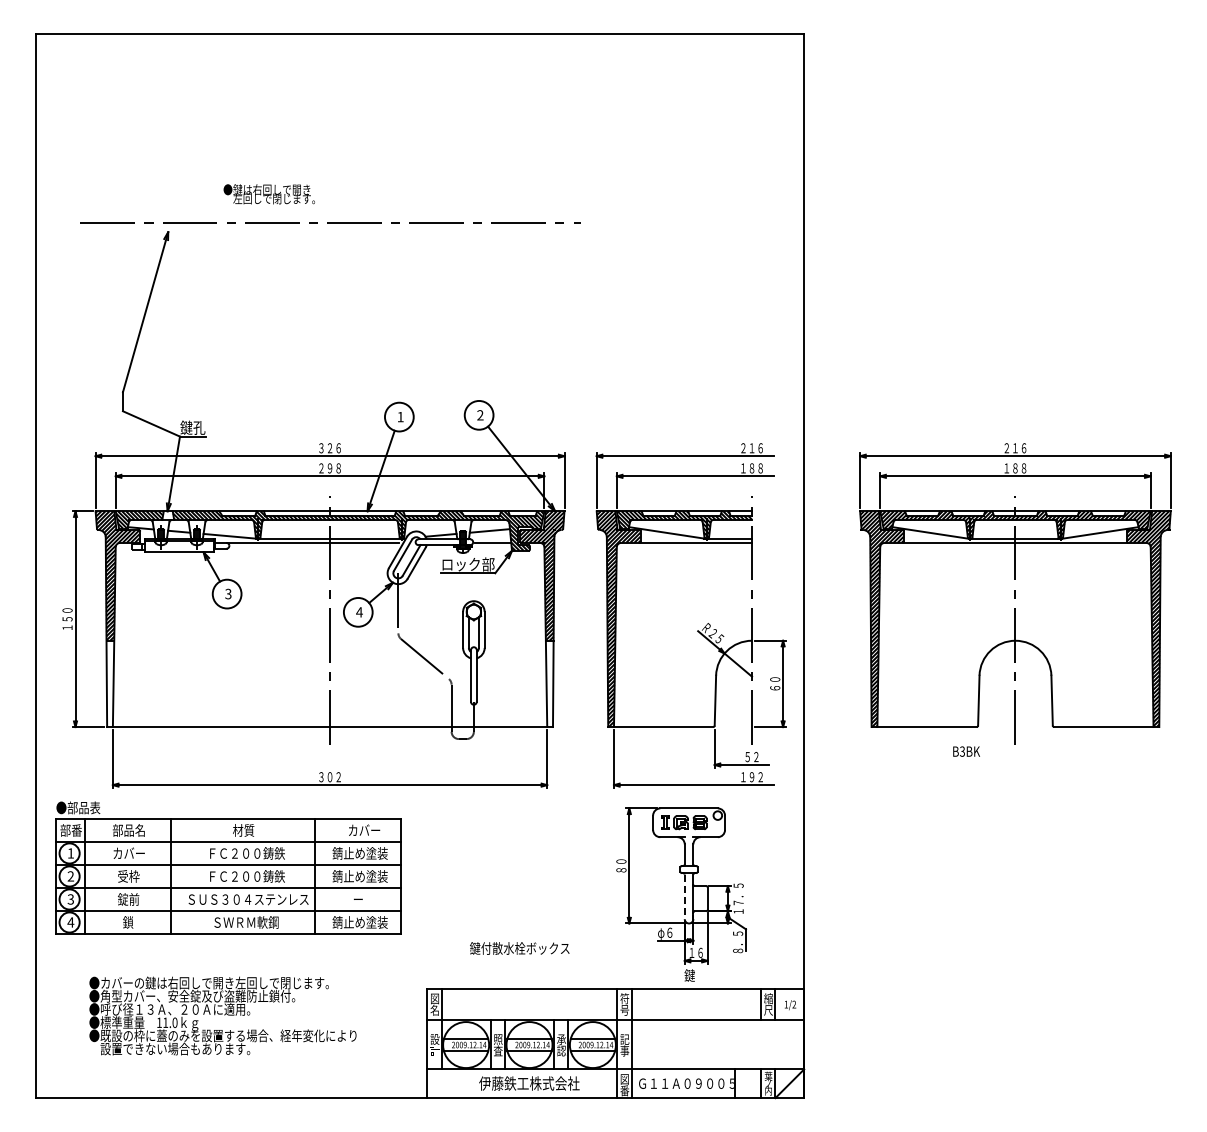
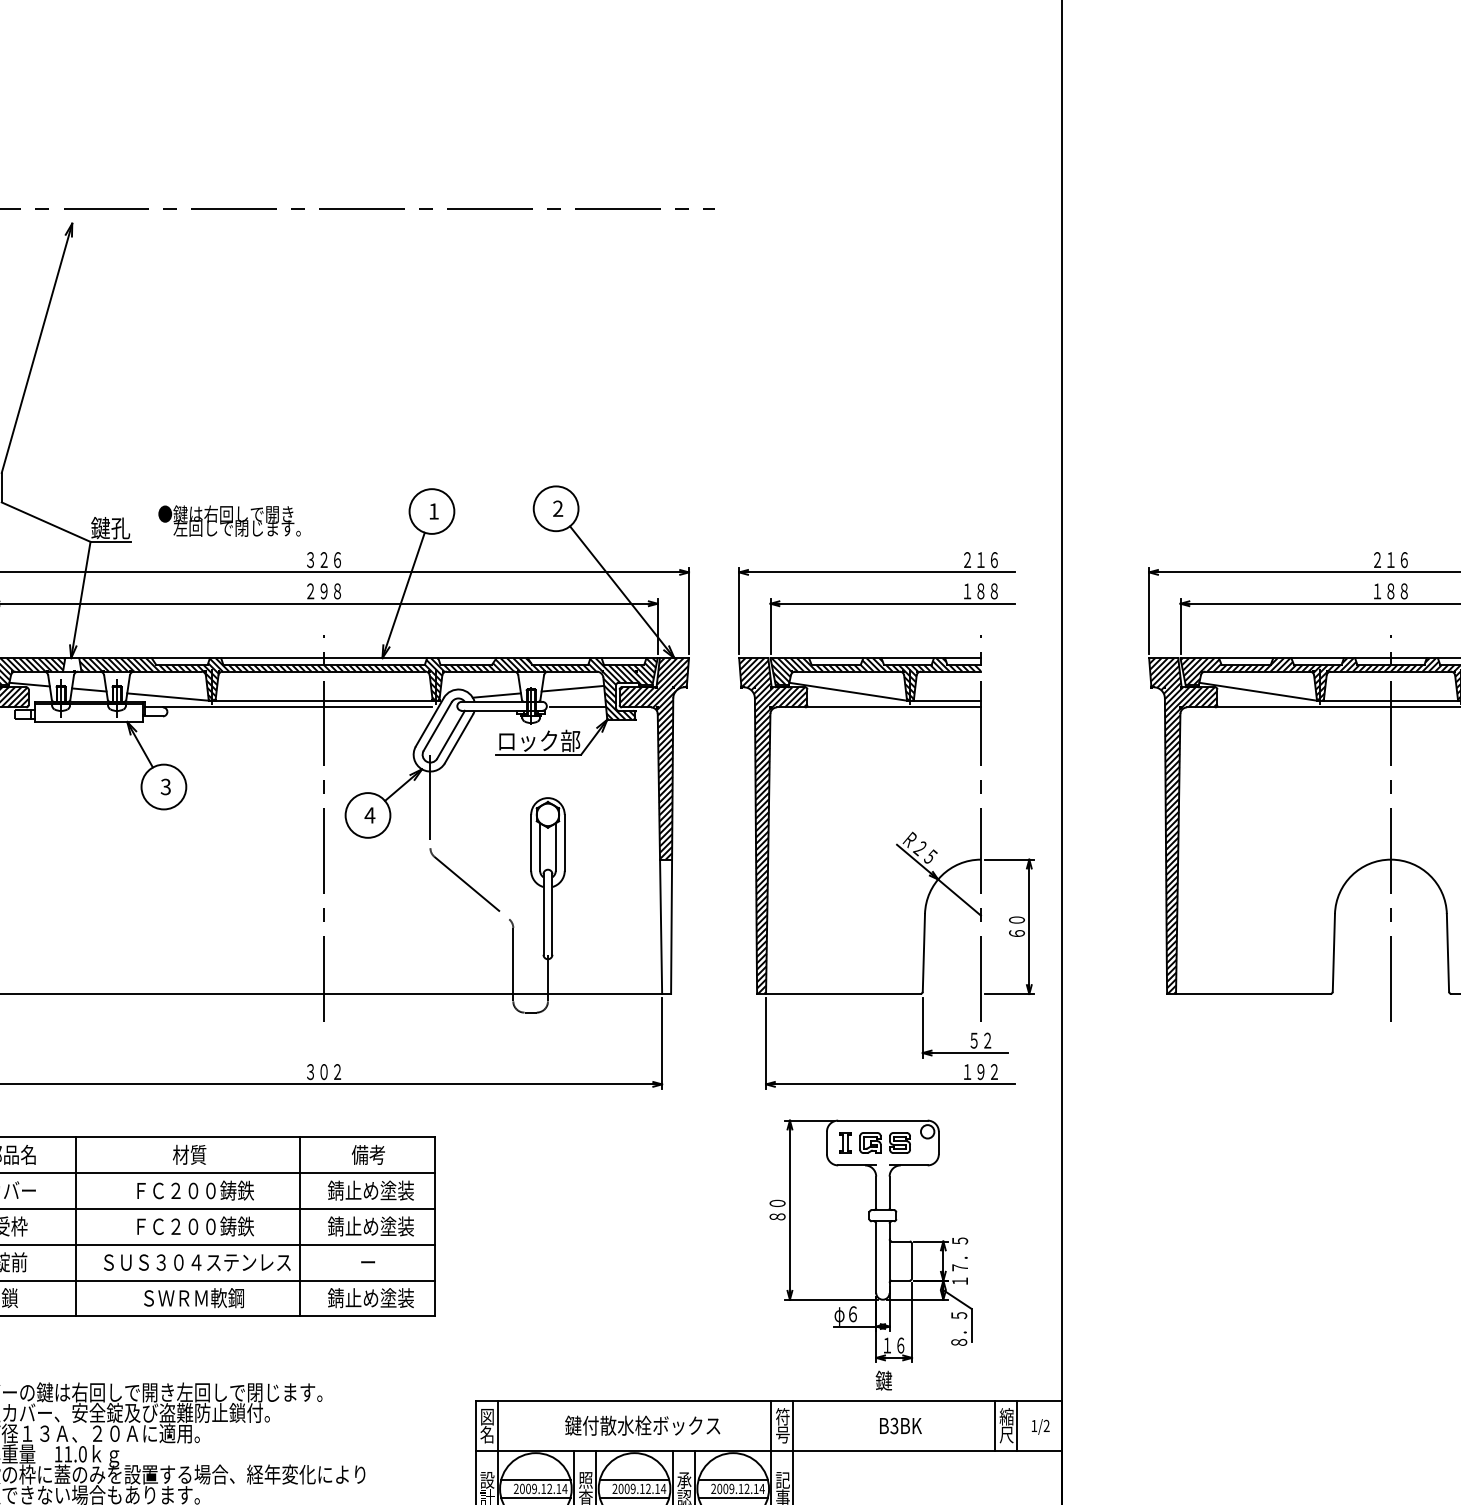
text: (268, 194) -> (228, 521), moved
text: (966, 751) -> (900, 1425), moved
text: (364, 830) -> (377, 1154), カバー -> 備考
line: (684, 897) -> (875, 1259), dashed -> solid
text: (519, 948) -> (642, 1425), moved

